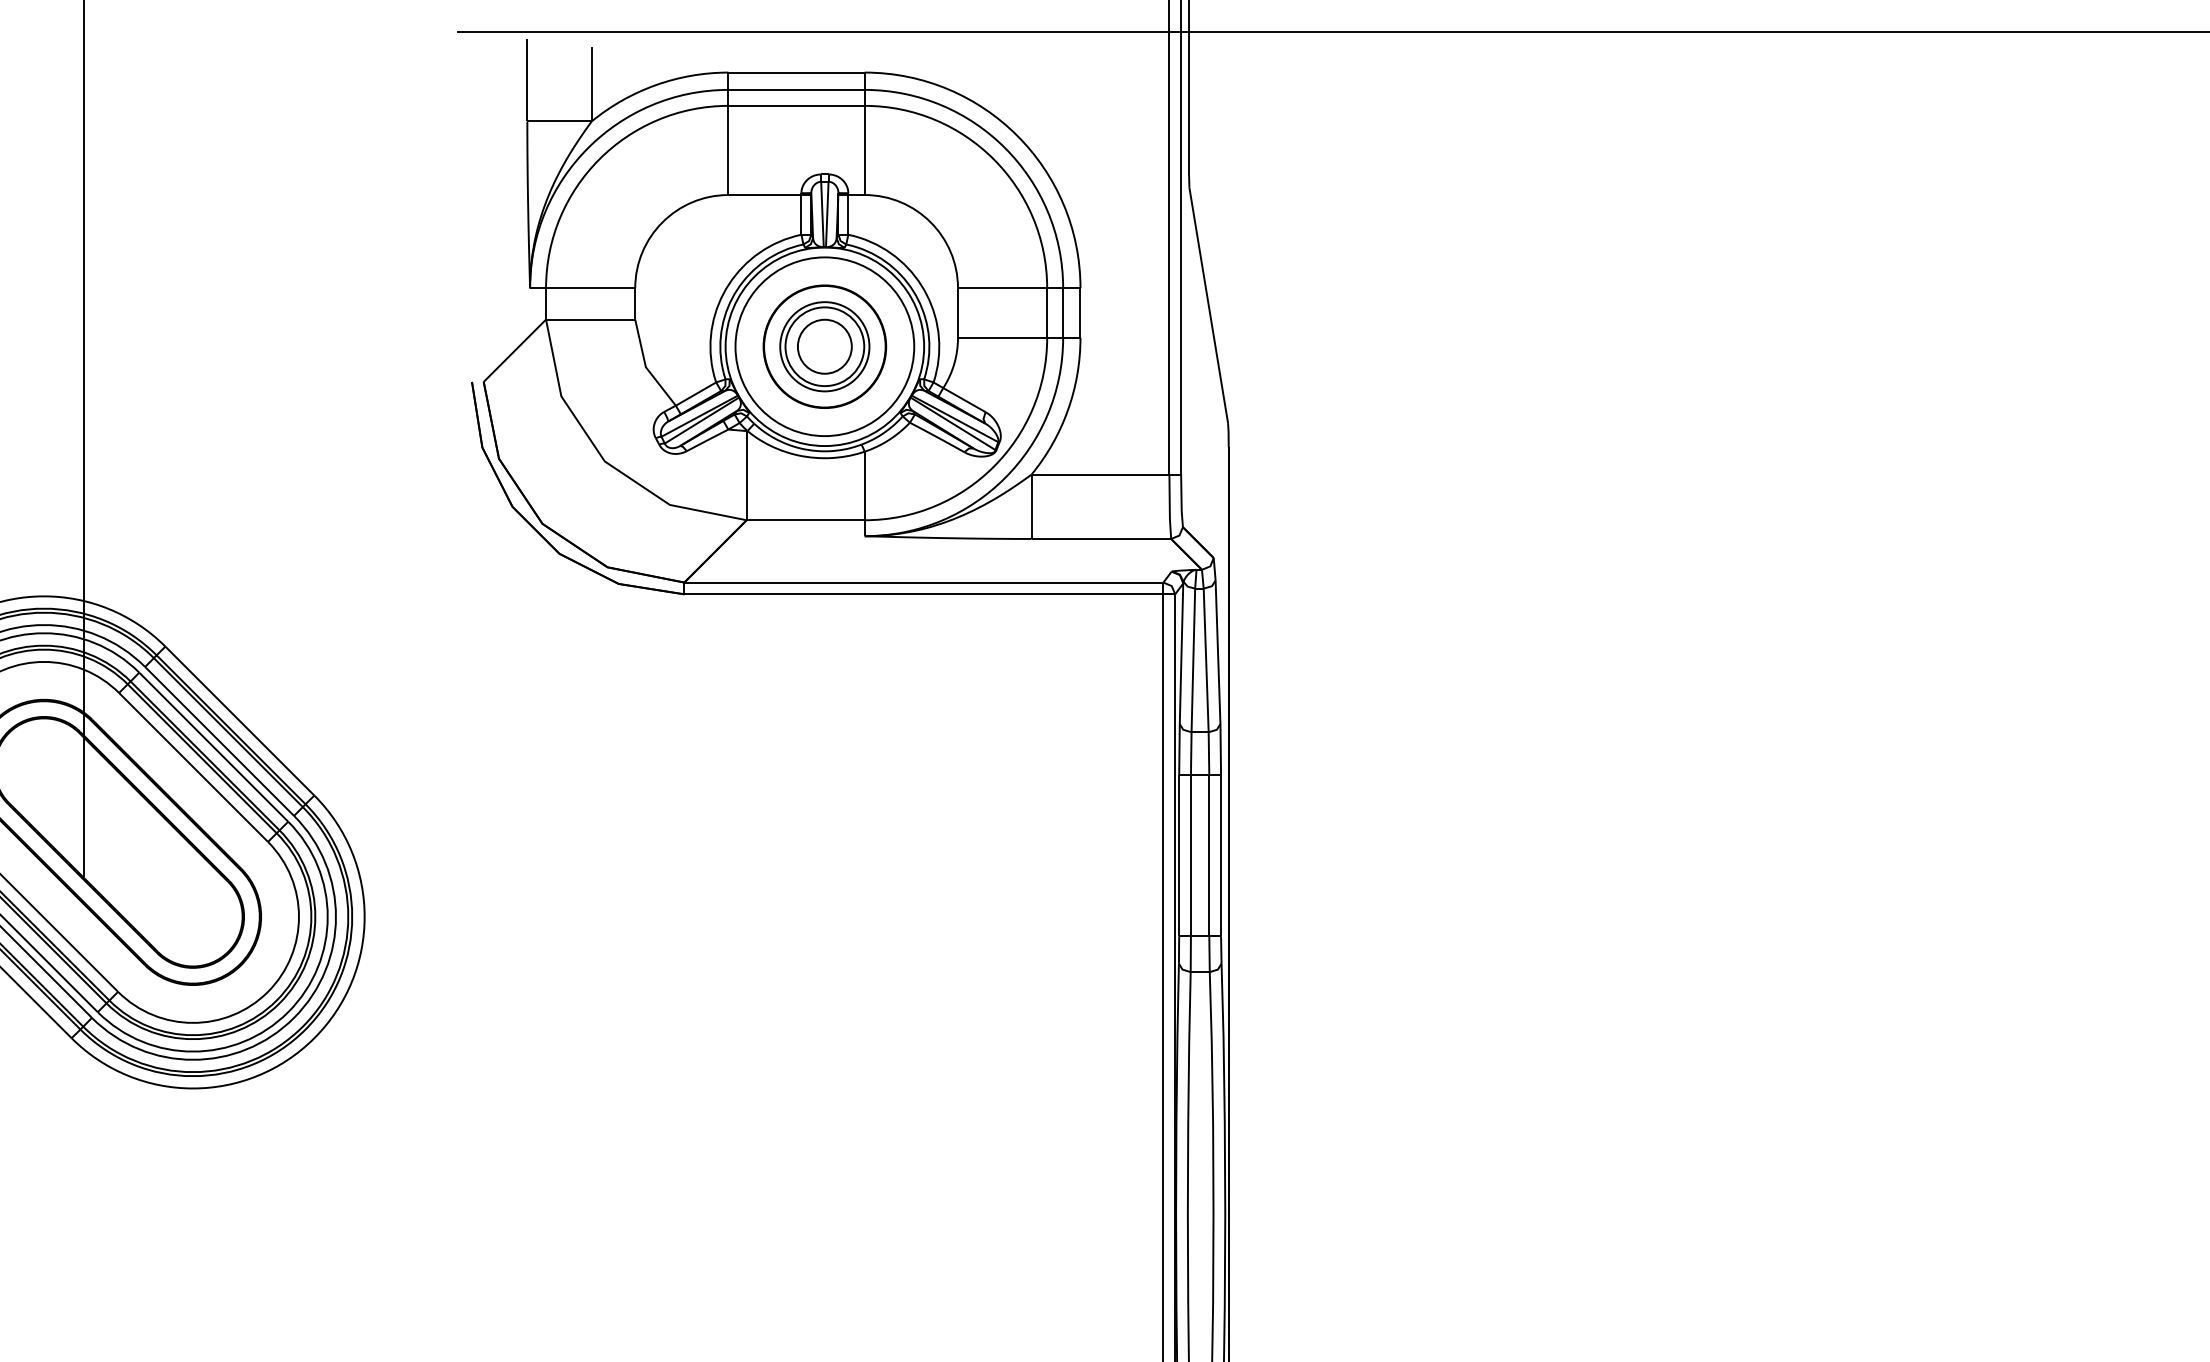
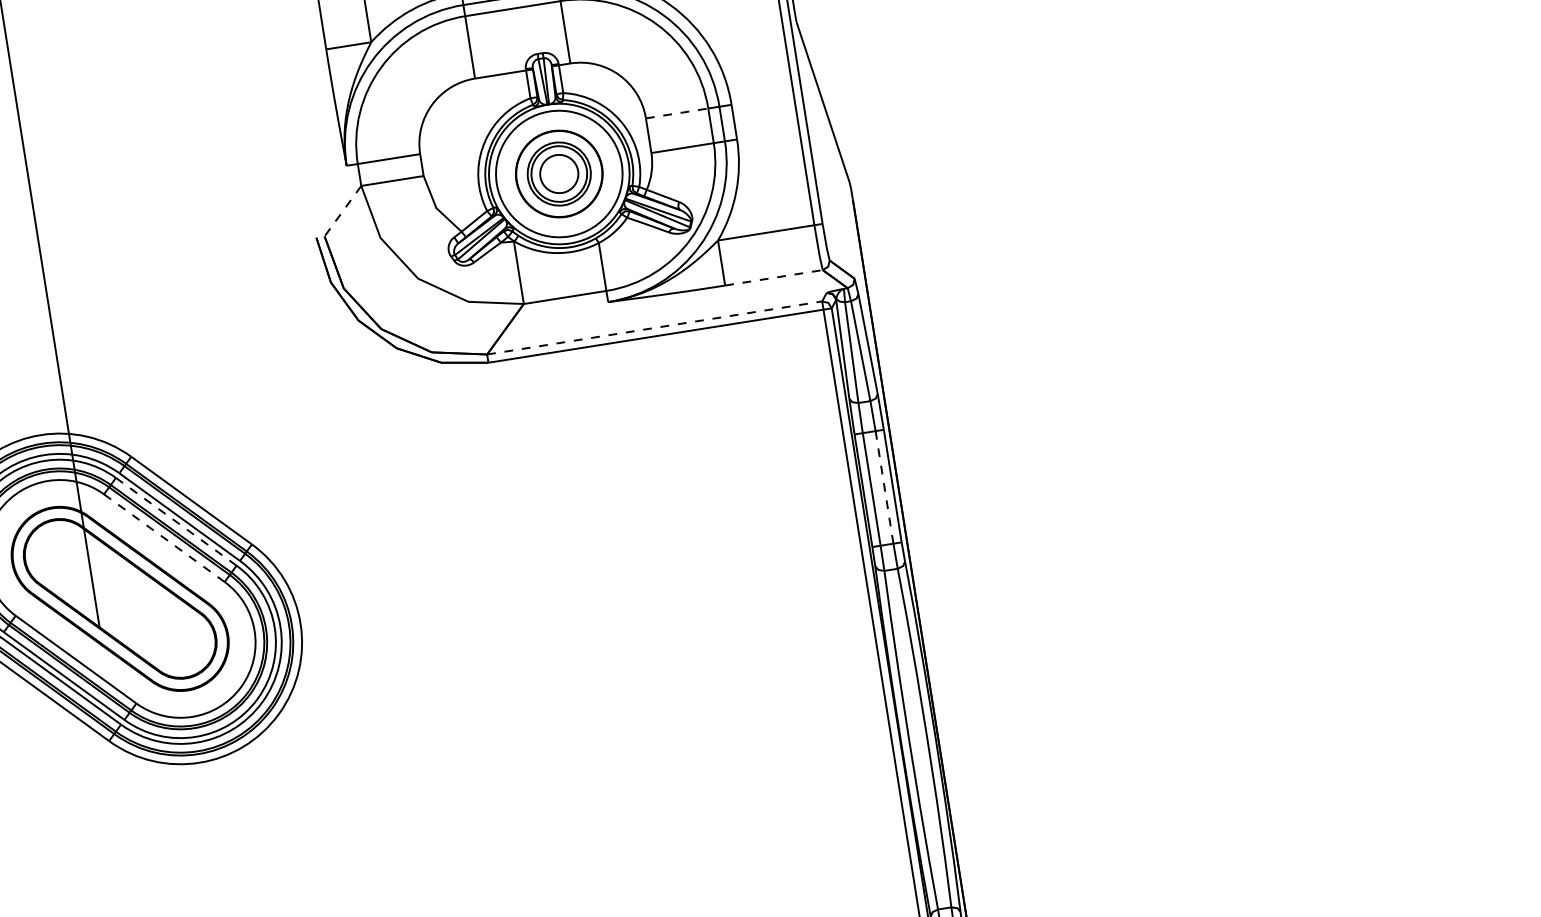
line: (1004, 288) -> (678, 113), solid -> dashed
line: (514, 351) -> (342, 211), solid -> dashed
line: (1101, 538) -> (774, 277), solid -> dashed
line: (923, 582) -> (654, 327), solid -> dashed
line: (214, 747) -> (176, 521), solid -> dashed
line: (193, 767) -> (164, 538), solid -> dashed
line: (1209, 855) -> (884, 487), solid -> dashed

